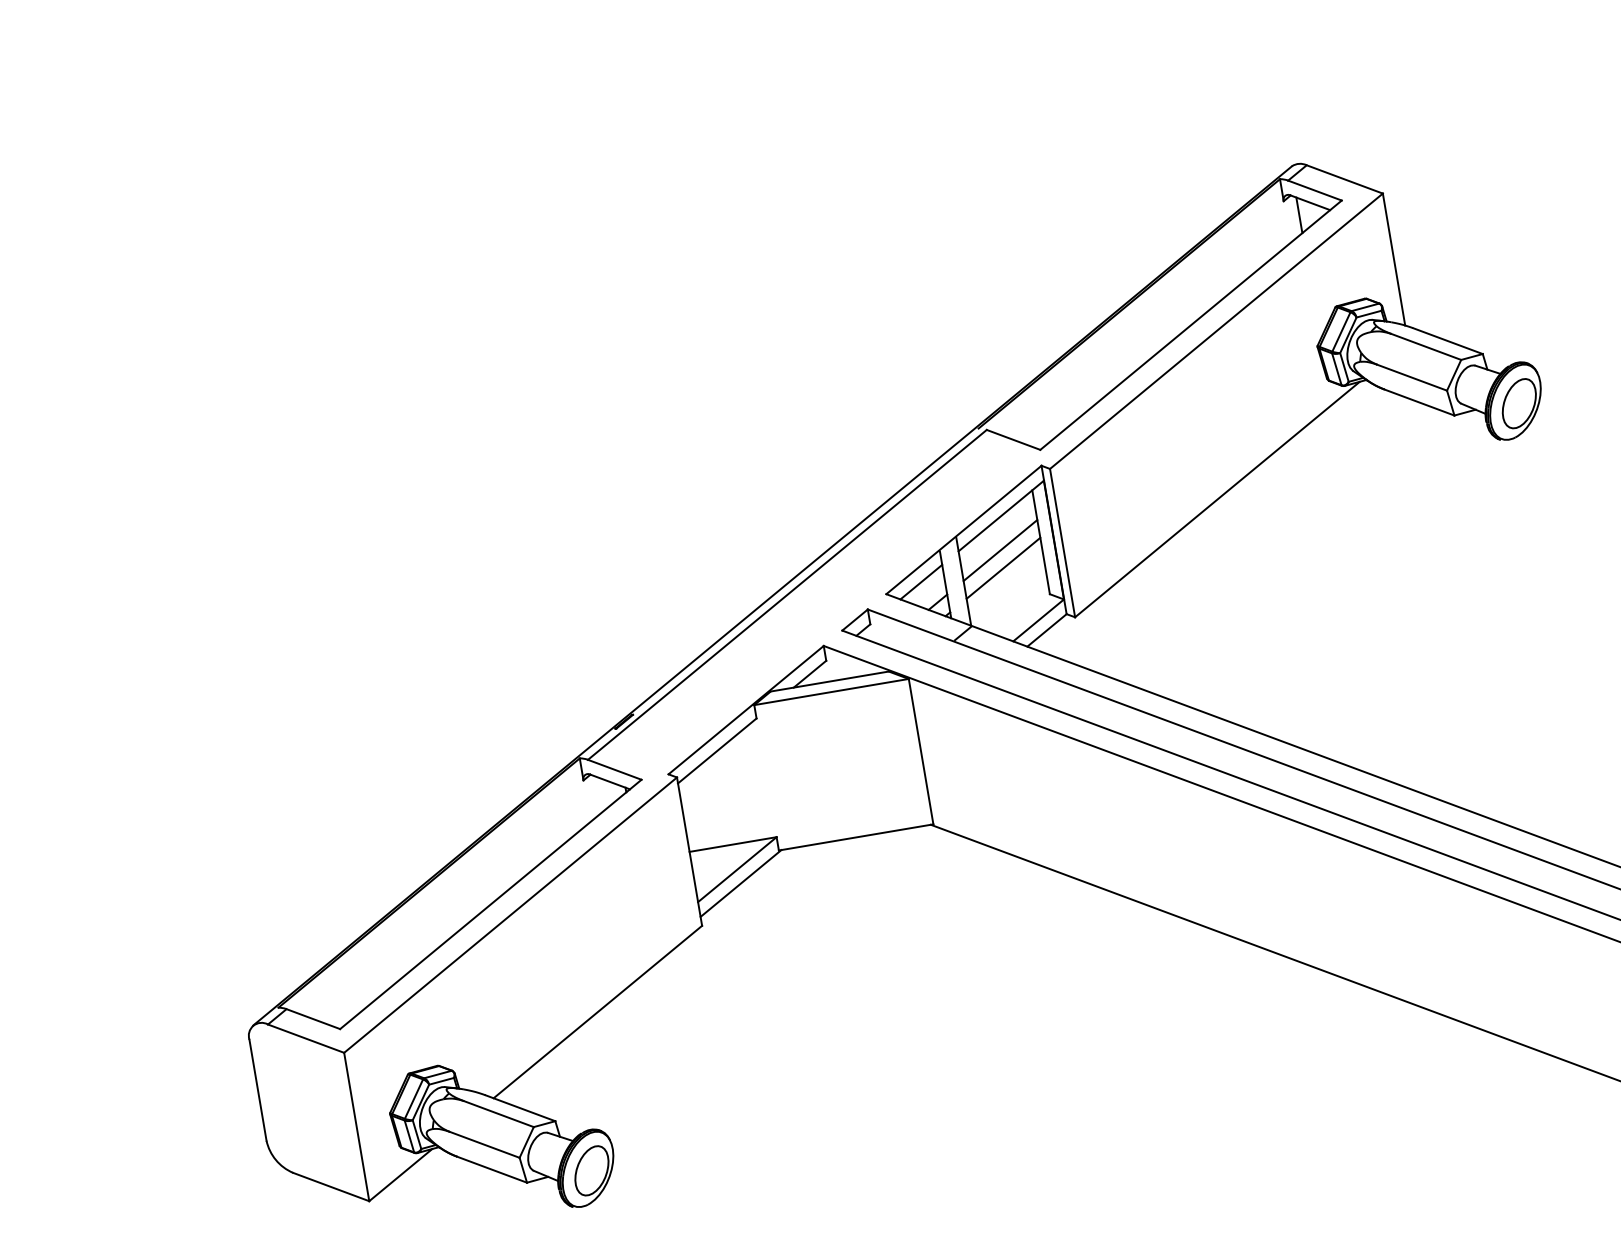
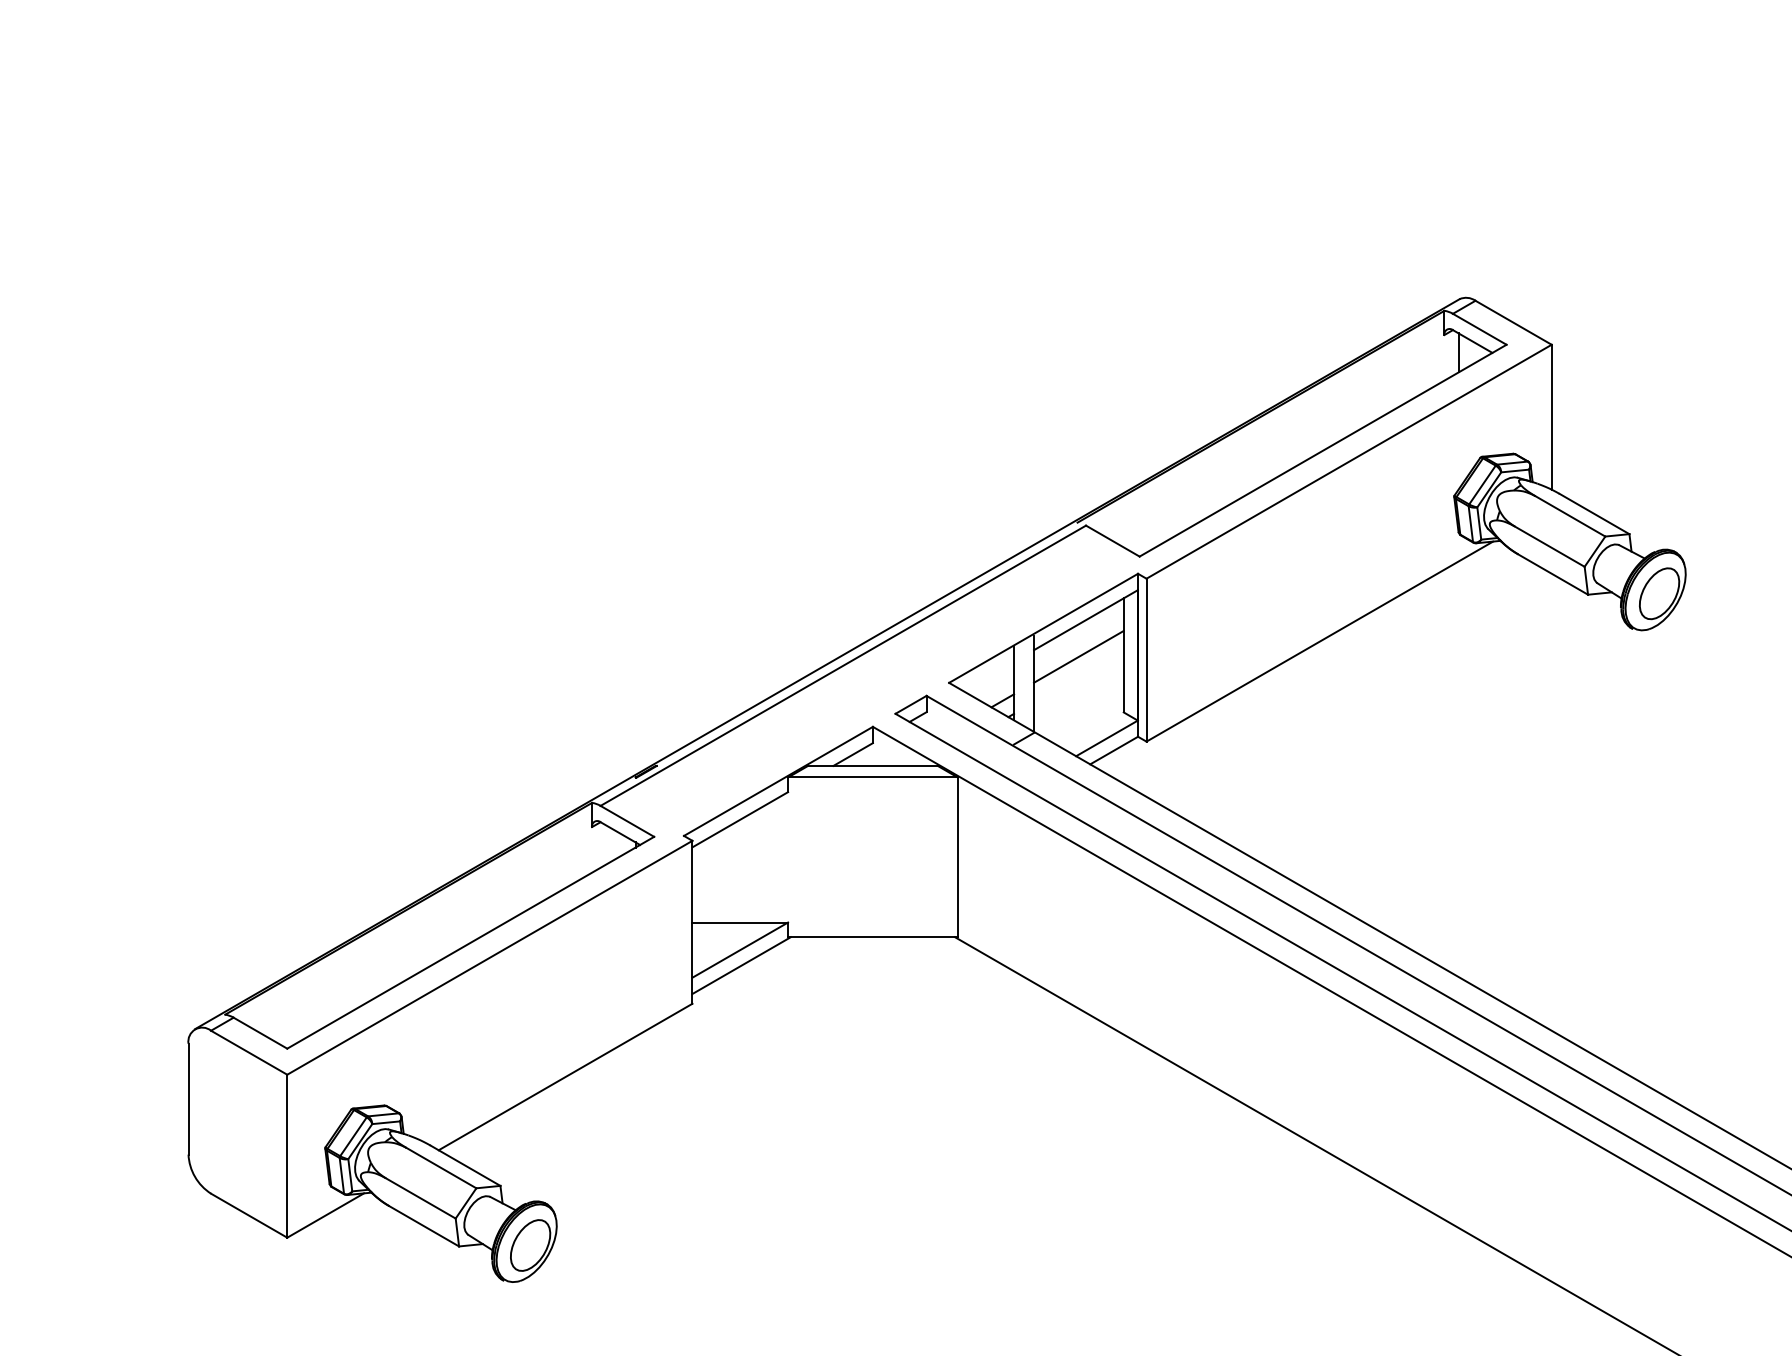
line: (1003, 568) -> (1078, 676), removed
line: (921, 582) -> (988, 676), removed

